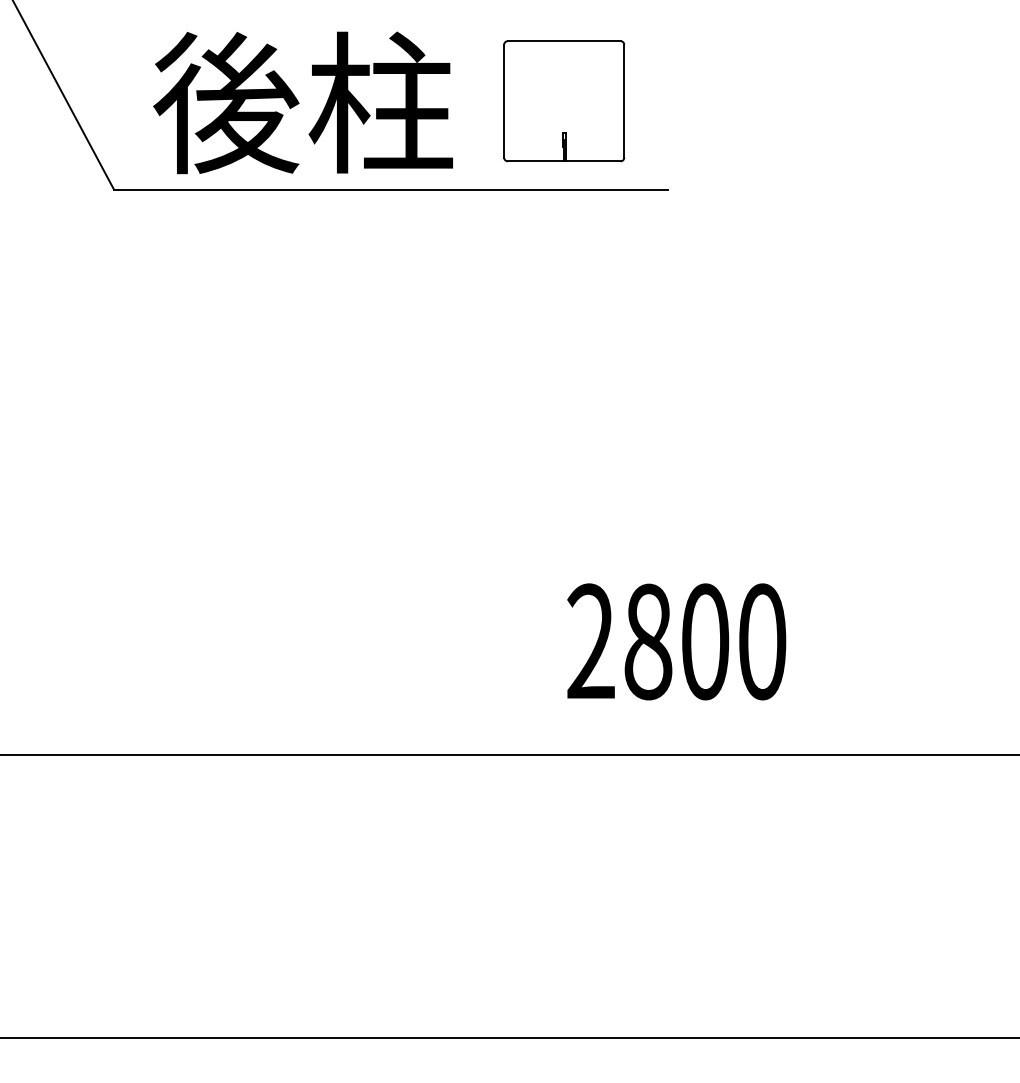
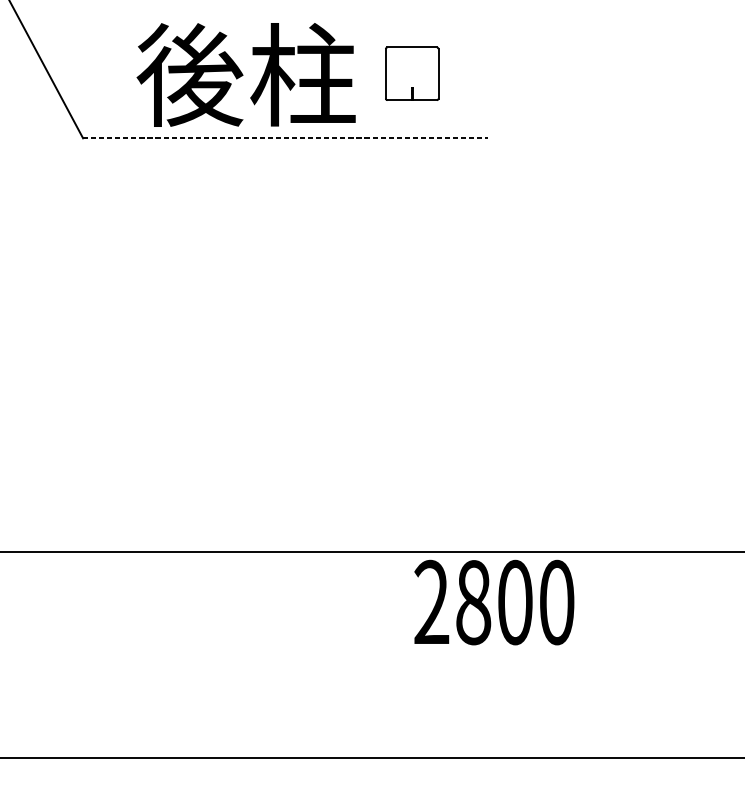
part: (564, 101) -> (412, 73), size x0.6
text: (302, 102) -> (245, 74), moved
line: (390, 189) -> (285, 138), solid -> dashed
text: (676, 641) -> (494, 602), moved

